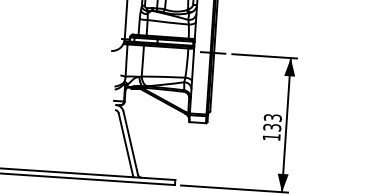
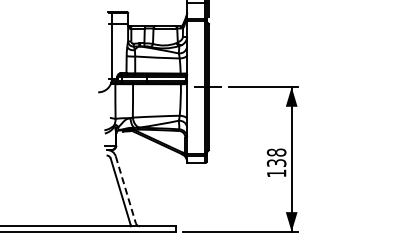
text: (272, 117) -> (276, 152), 133 -> 138
line: (130, 142) -> (125, 189), solid -> dashed

